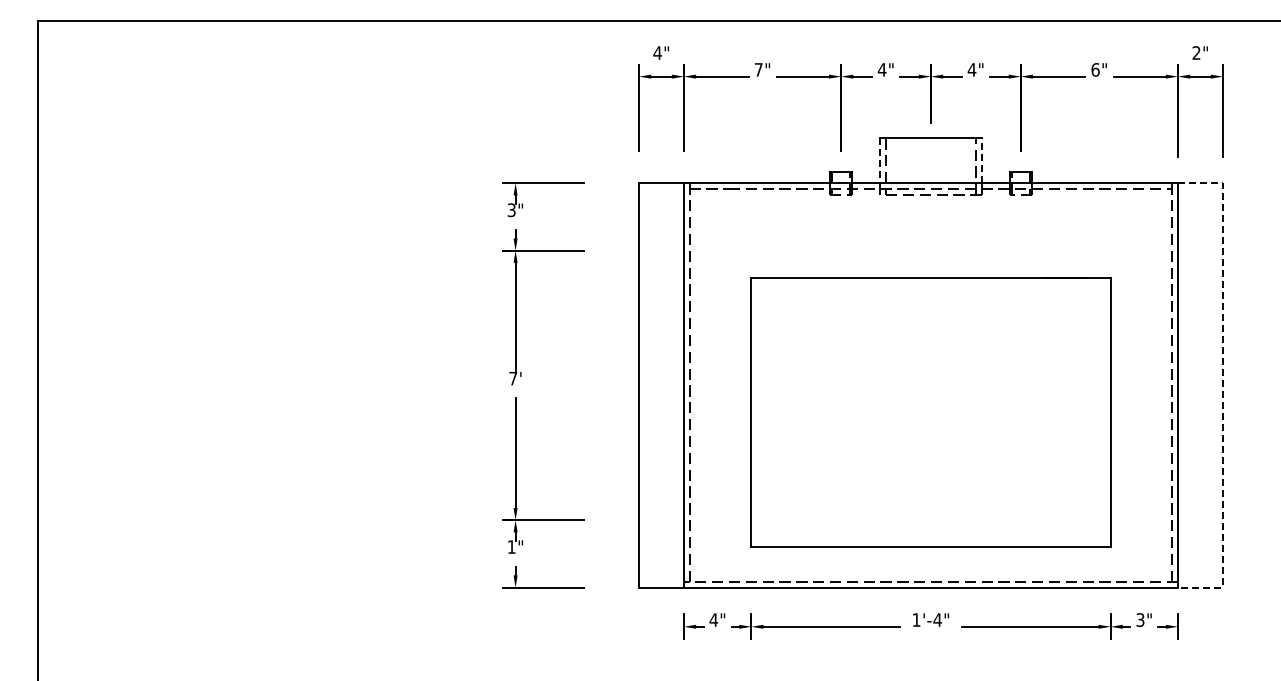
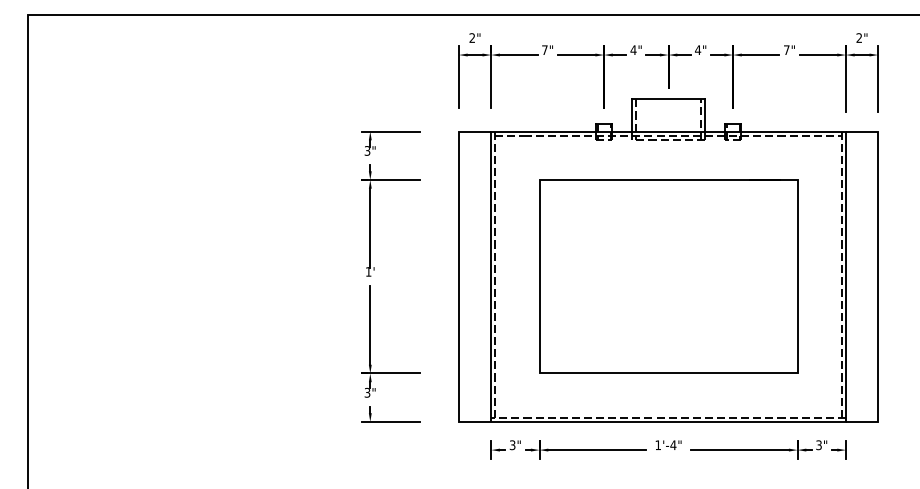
text: (657, 52) -> (472, 37), 4" -> 2"
text: (1095, 69) -> (786, 49), 6" -> 7"
line: (981, 160) -> (704, 115), dashed -> solid
line: (880, 161) -> (632, 115), dashed -> solid
curve: (930, 278) -> (668, 180), moved
text: (513, 378) -> (368, 271), 7' -> 1'
line: (1222, 385) -> (877, 276), dashed -> solid
text: (511, 546) -> (367, 392), 1" -> 3"
text: (713, 619) -> (512, 444), 4" -> 3"

